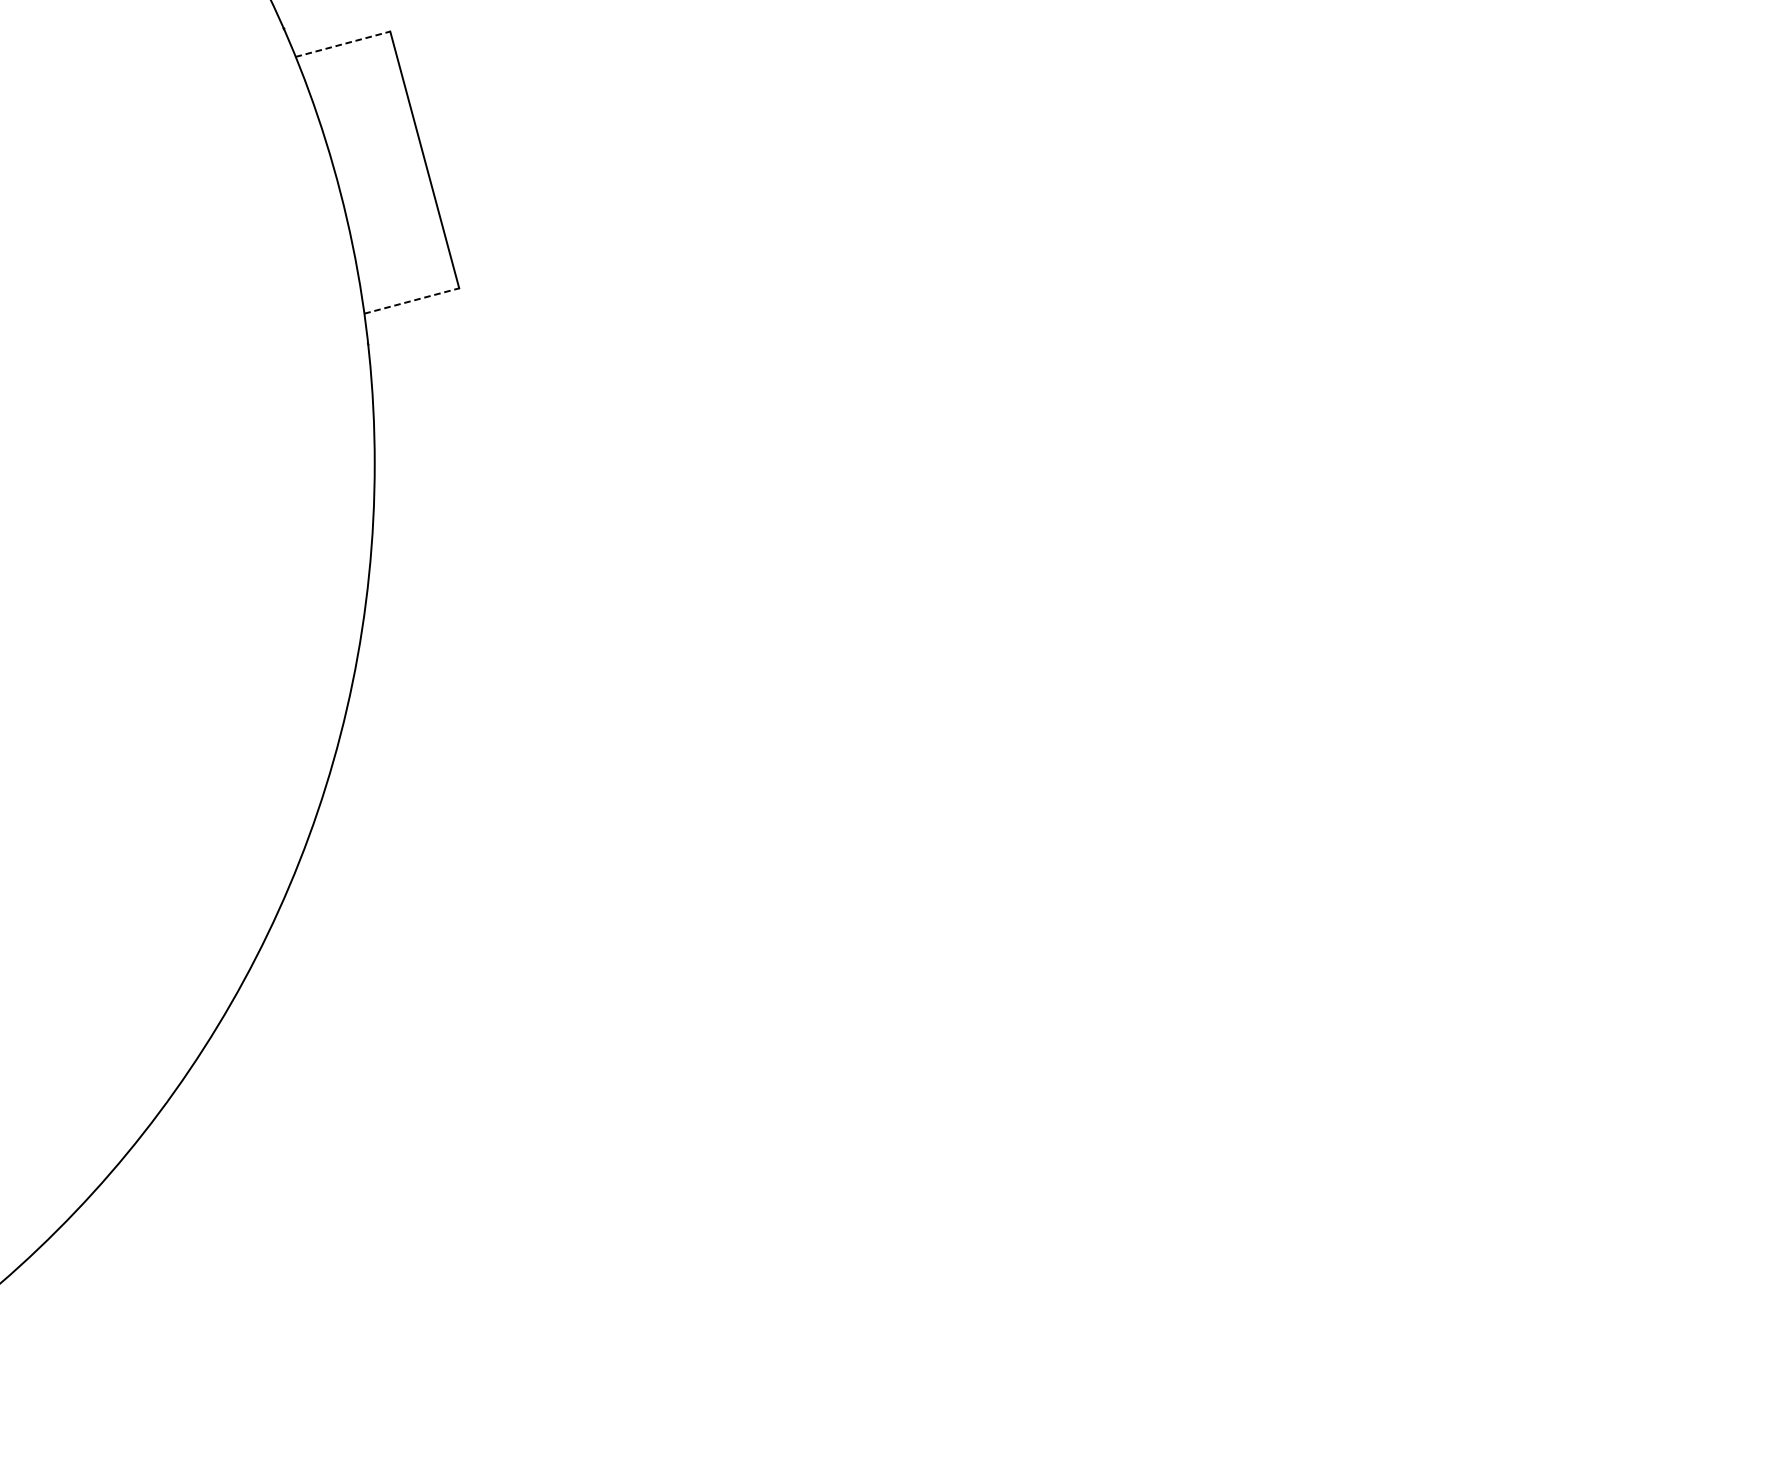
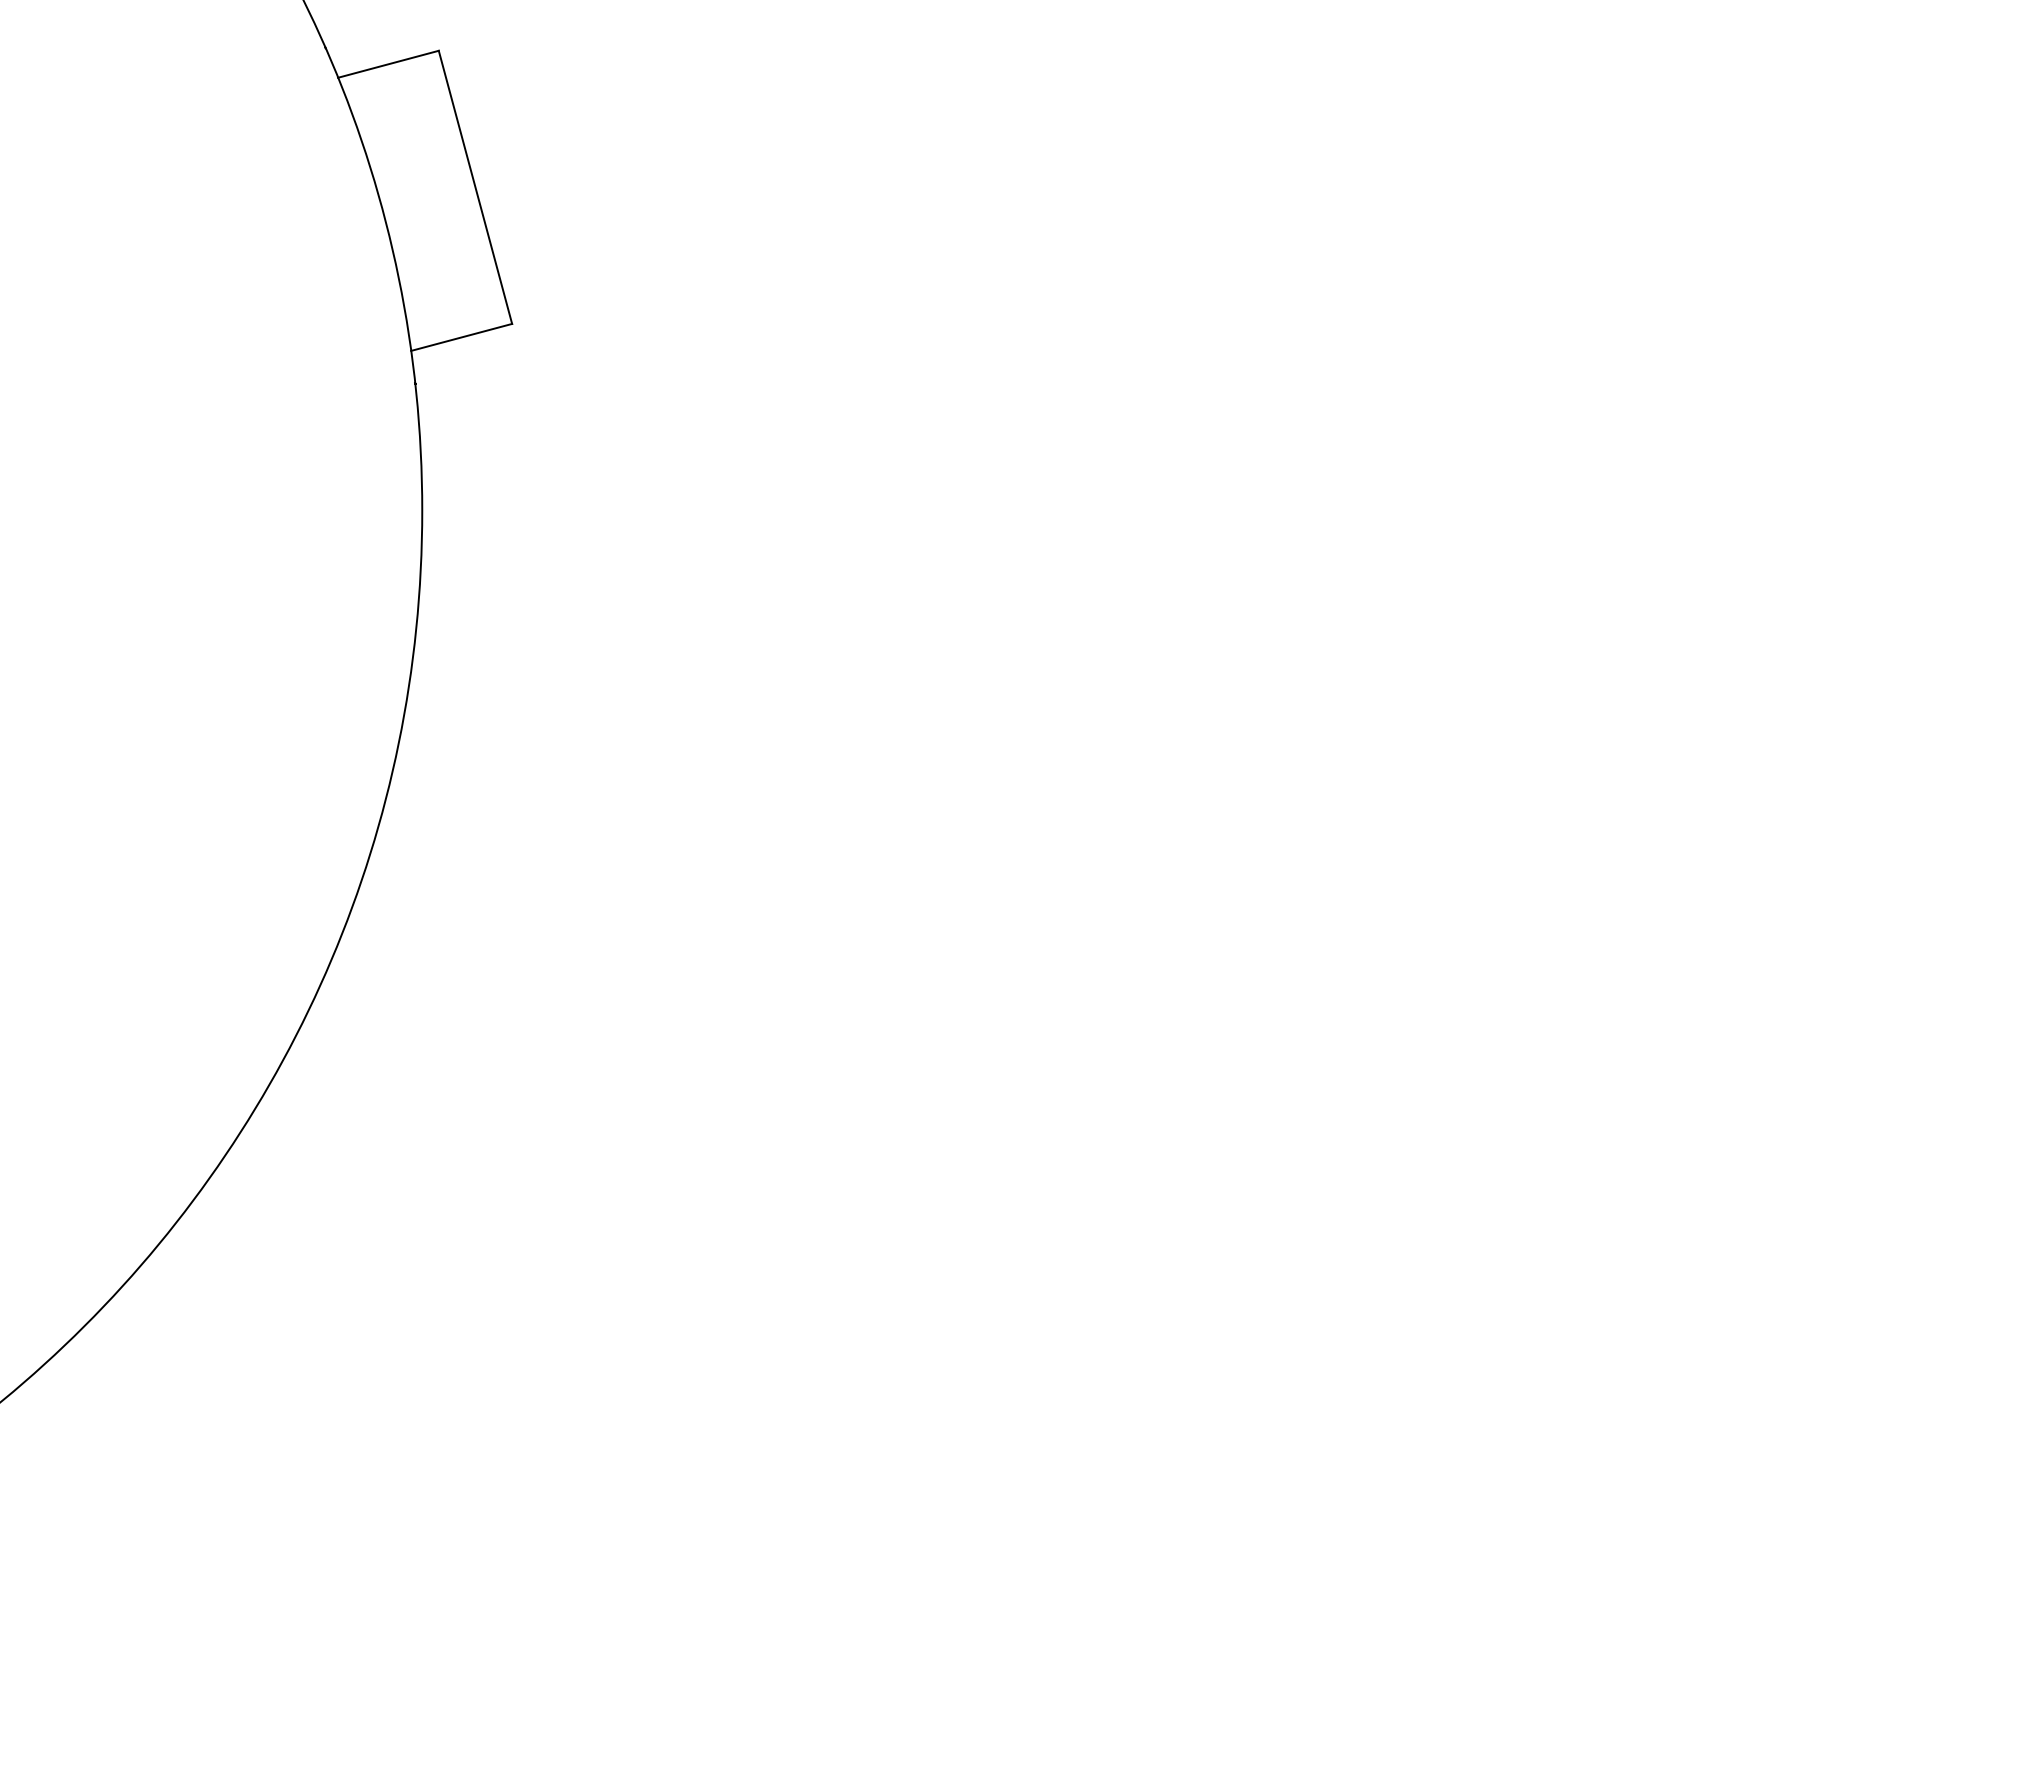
line: (343, 44) -> (388, 64), dashed -> solid
line: (412, 301) -> (462, 337), dashed -> solid

